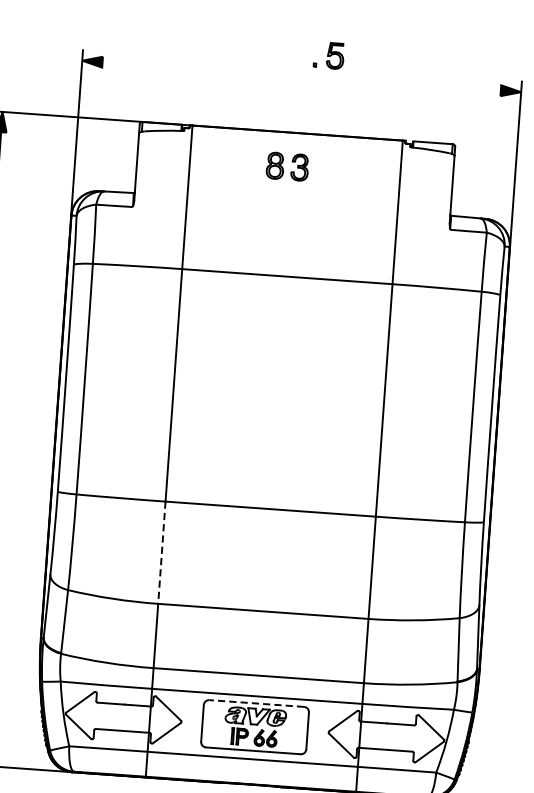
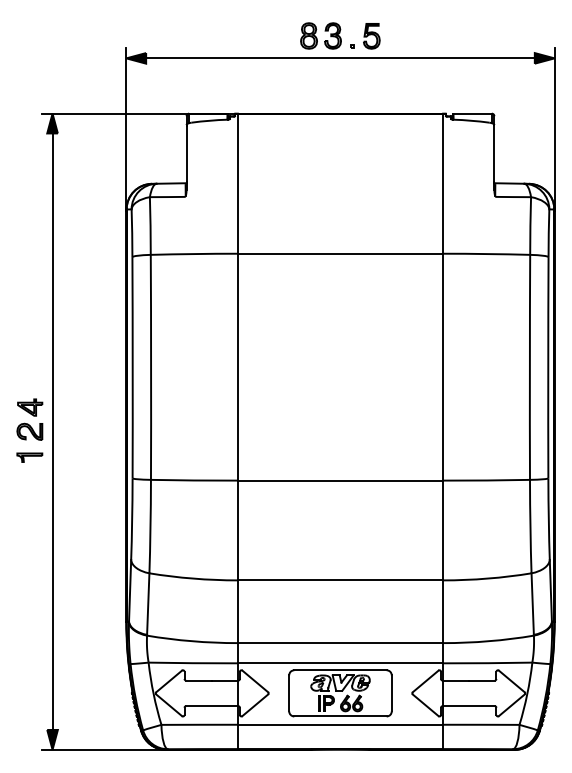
line: (301, 76) -> (340, 58), added
part: (287, 166) -> (320, 35), moved
line: (161, 552) -> (237, 530), dashed -> solid
line: (255, 703) -> (339, 670), dashed -> solid

